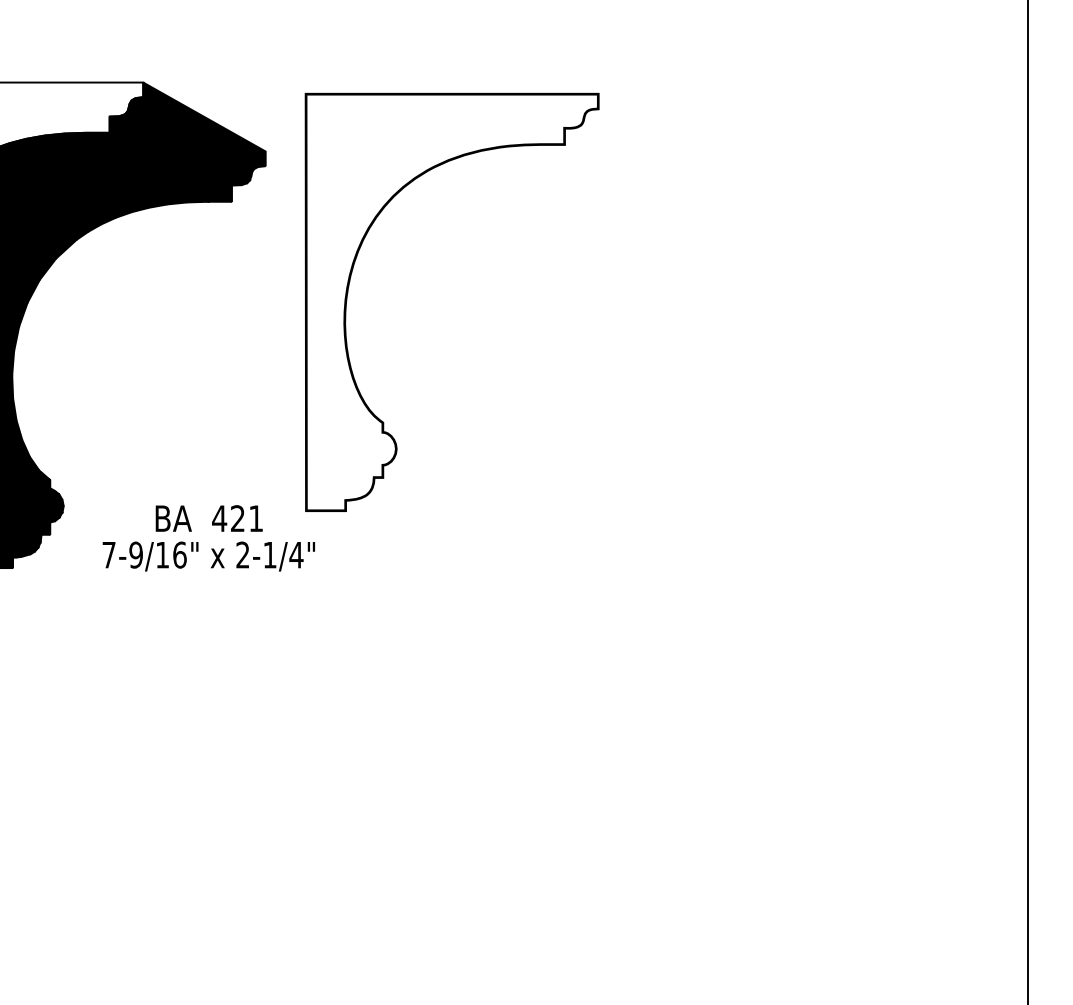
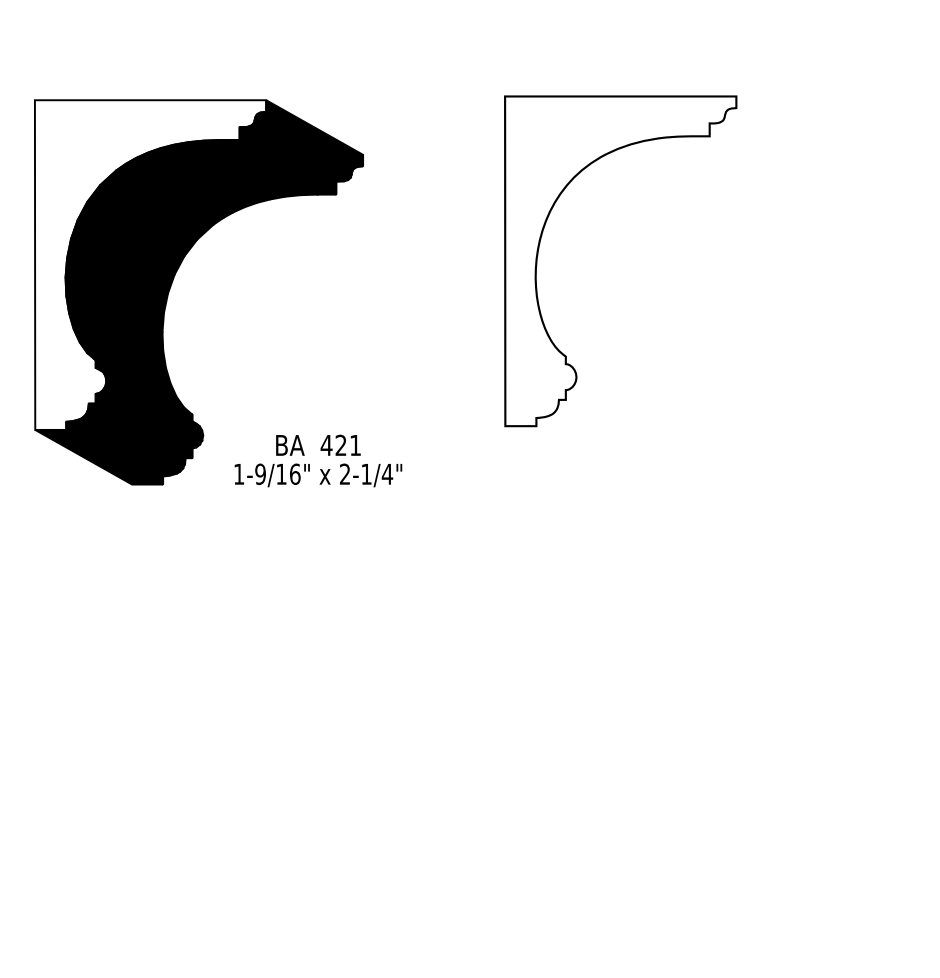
part: (350, 281) -> (540, 244), moved
text: (109, 555) -> (239, 474), 7-9/16" -> 1-9/16"

